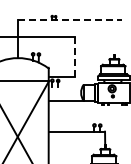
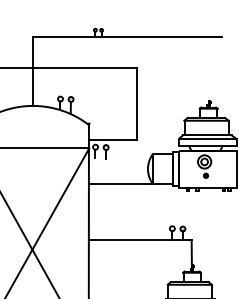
line: (69, 20) -> (126, 37), dashed -> solid
line: (74, 56) -> (135, 102), dashed -> solid

